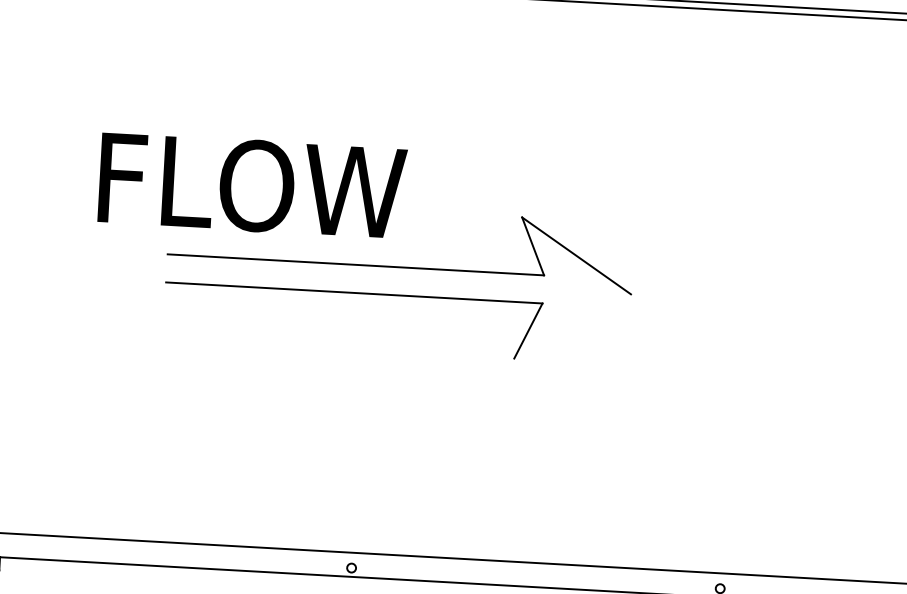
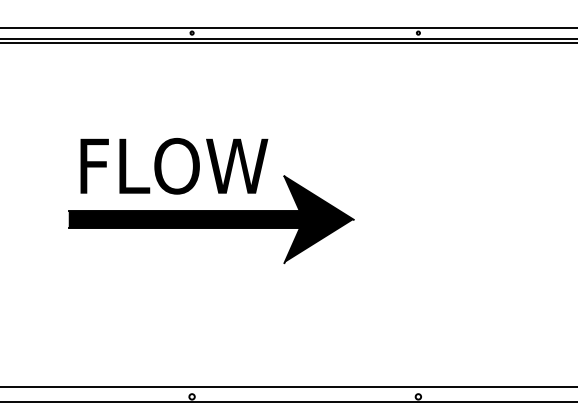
text: (252, 186) -> (174, 166), moved
fill: (397, 280) -> (210, 219), added

